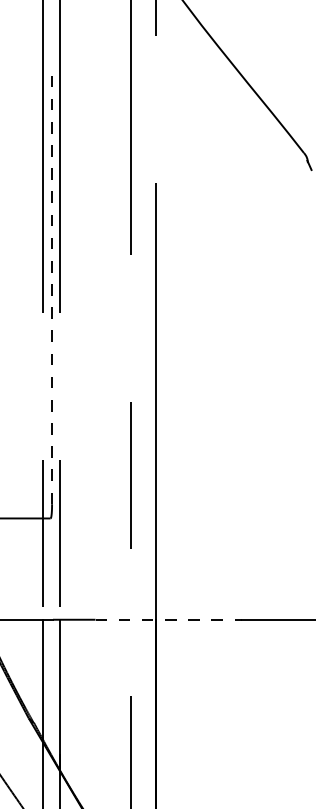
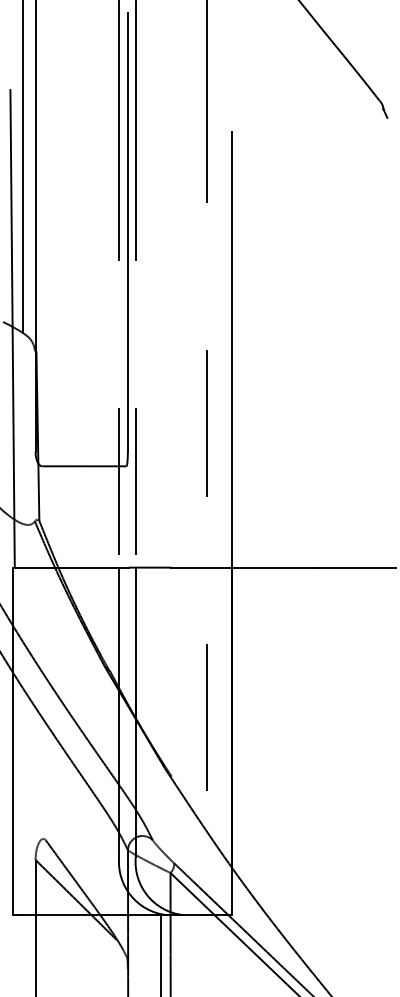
line: (51, 284) -> (127, 232), dashed -> solid
line: (168, 619) -> (244, 567), dashed -> solid

